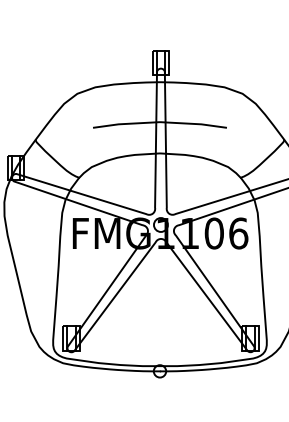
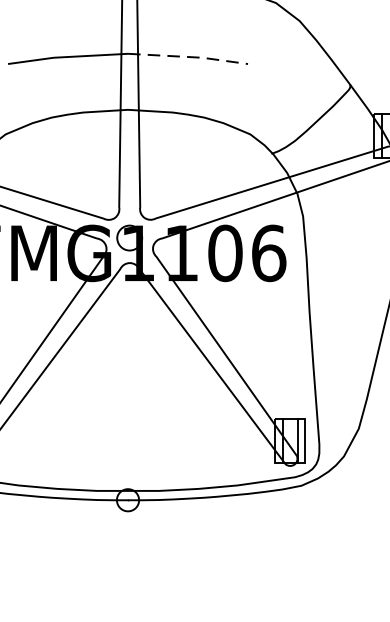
line: (194, 123) -> (189, 56), solid -> dashed

